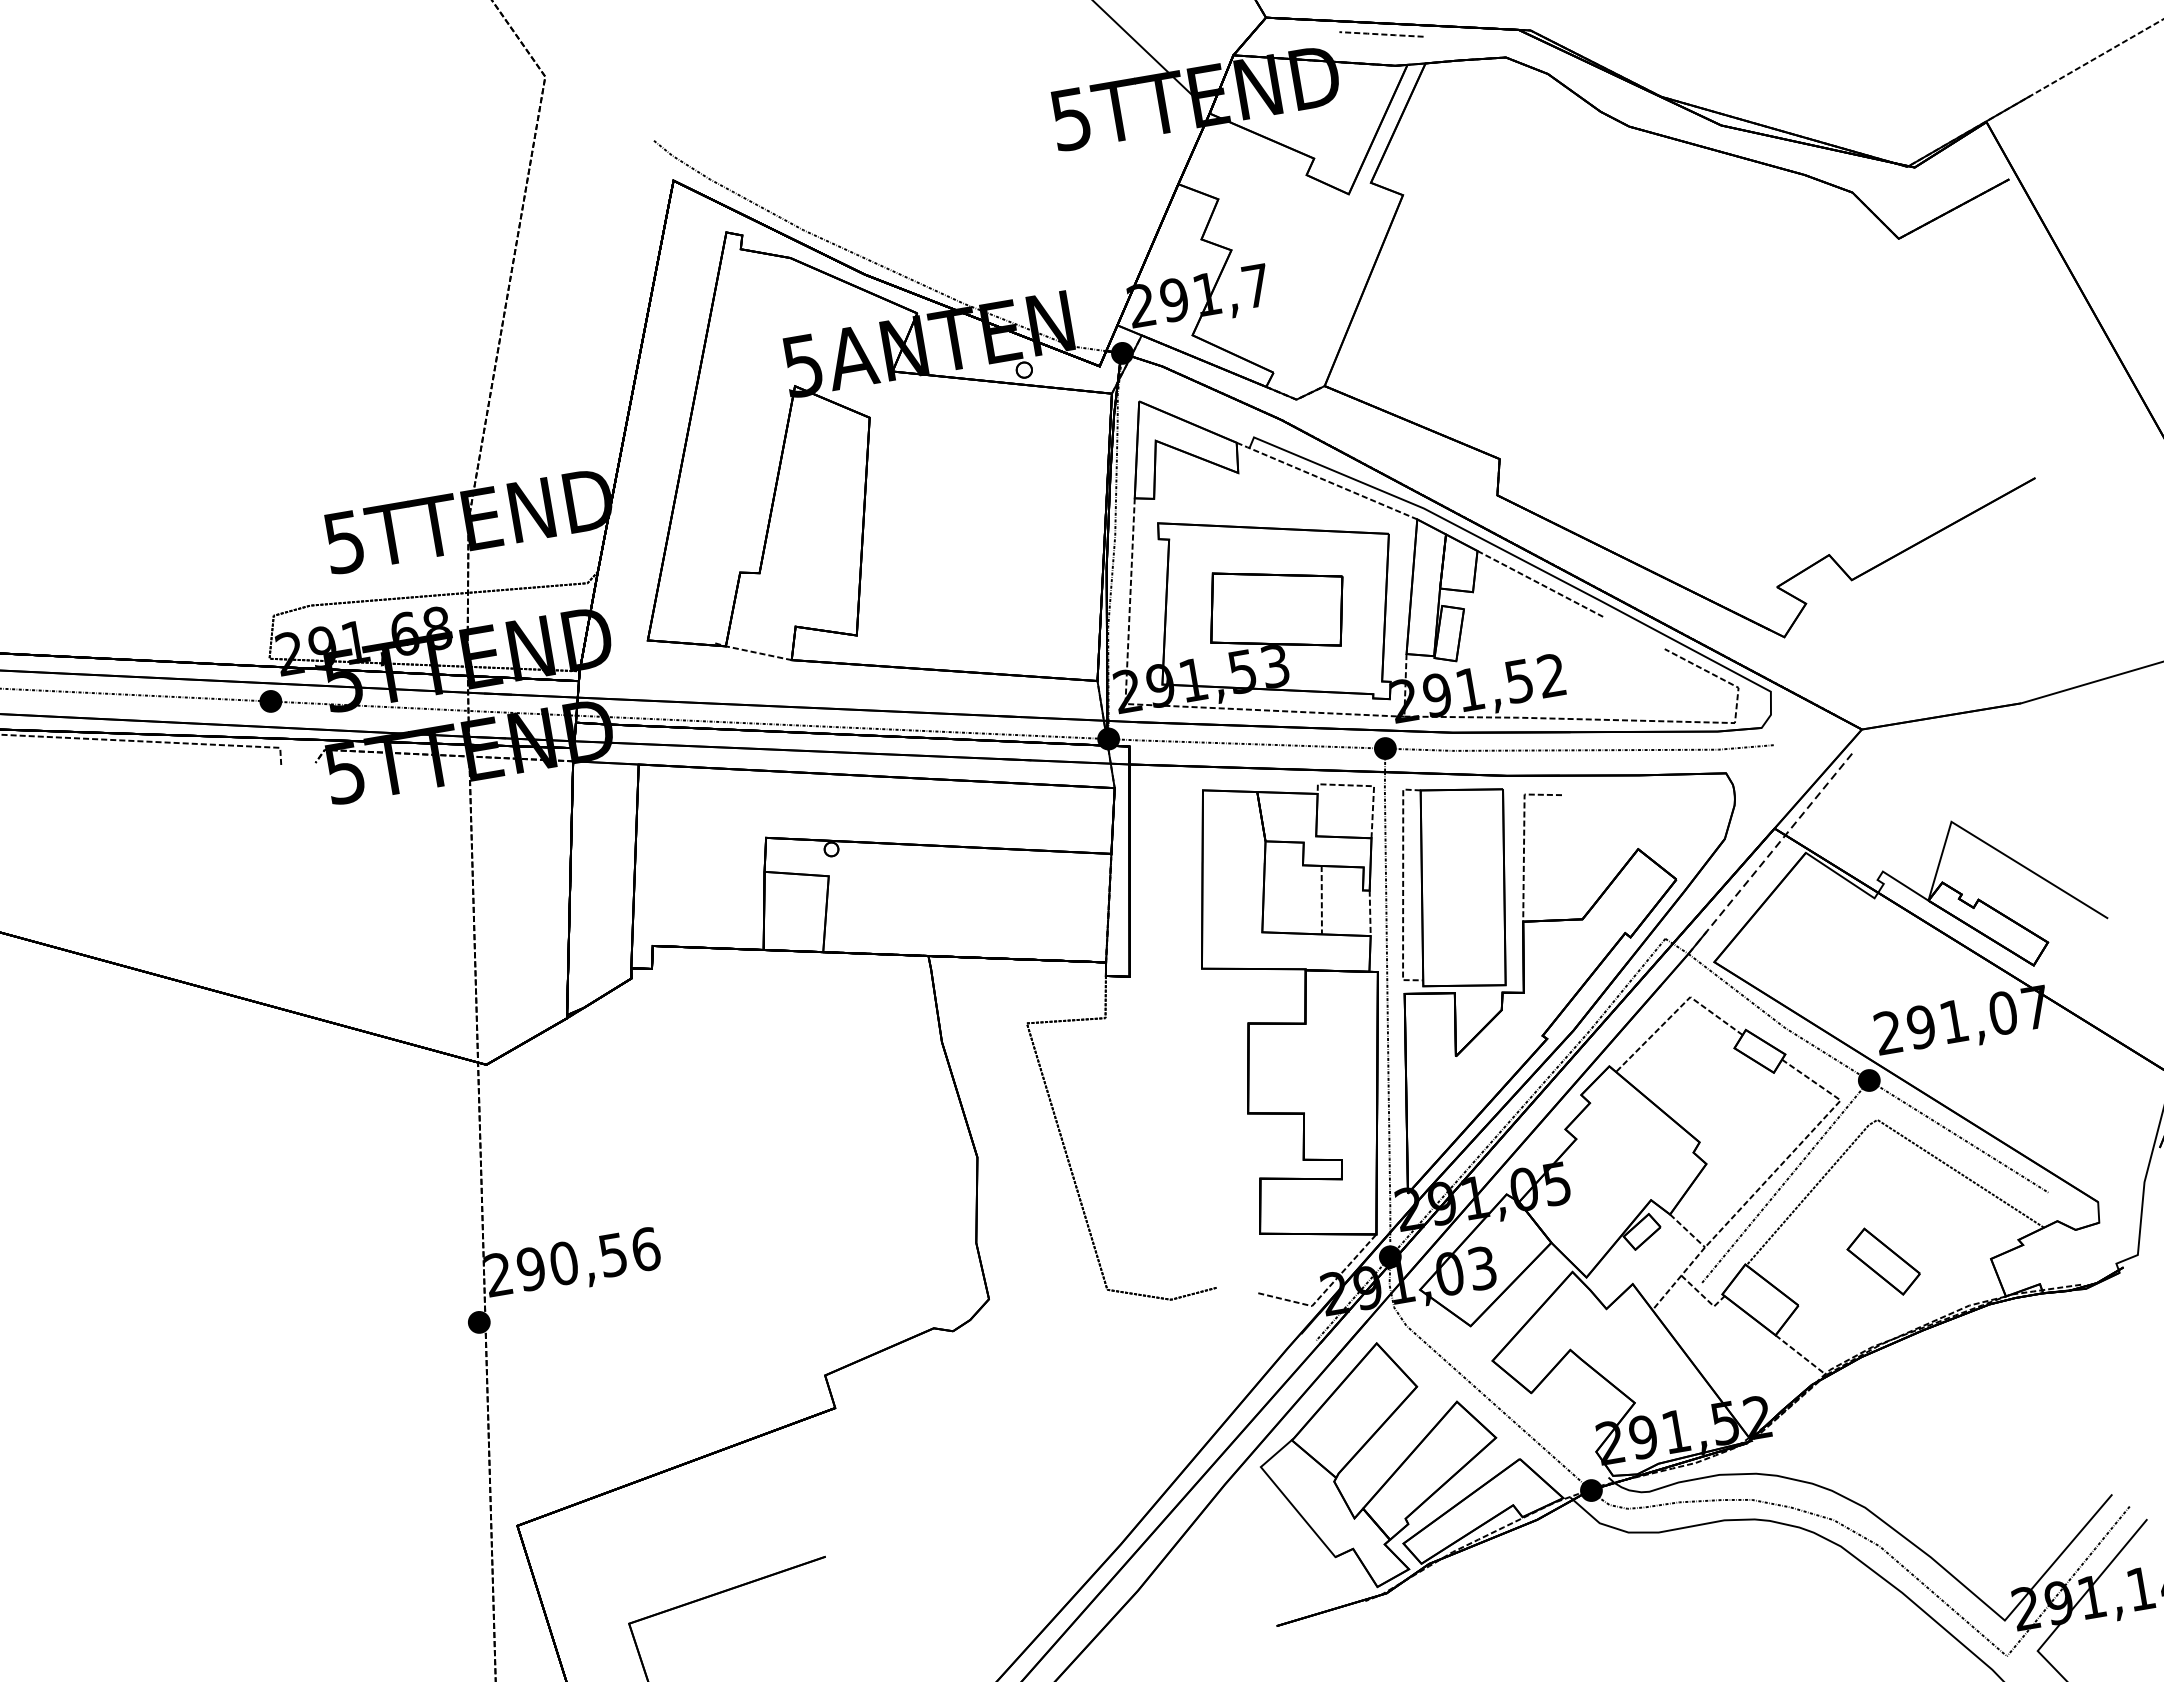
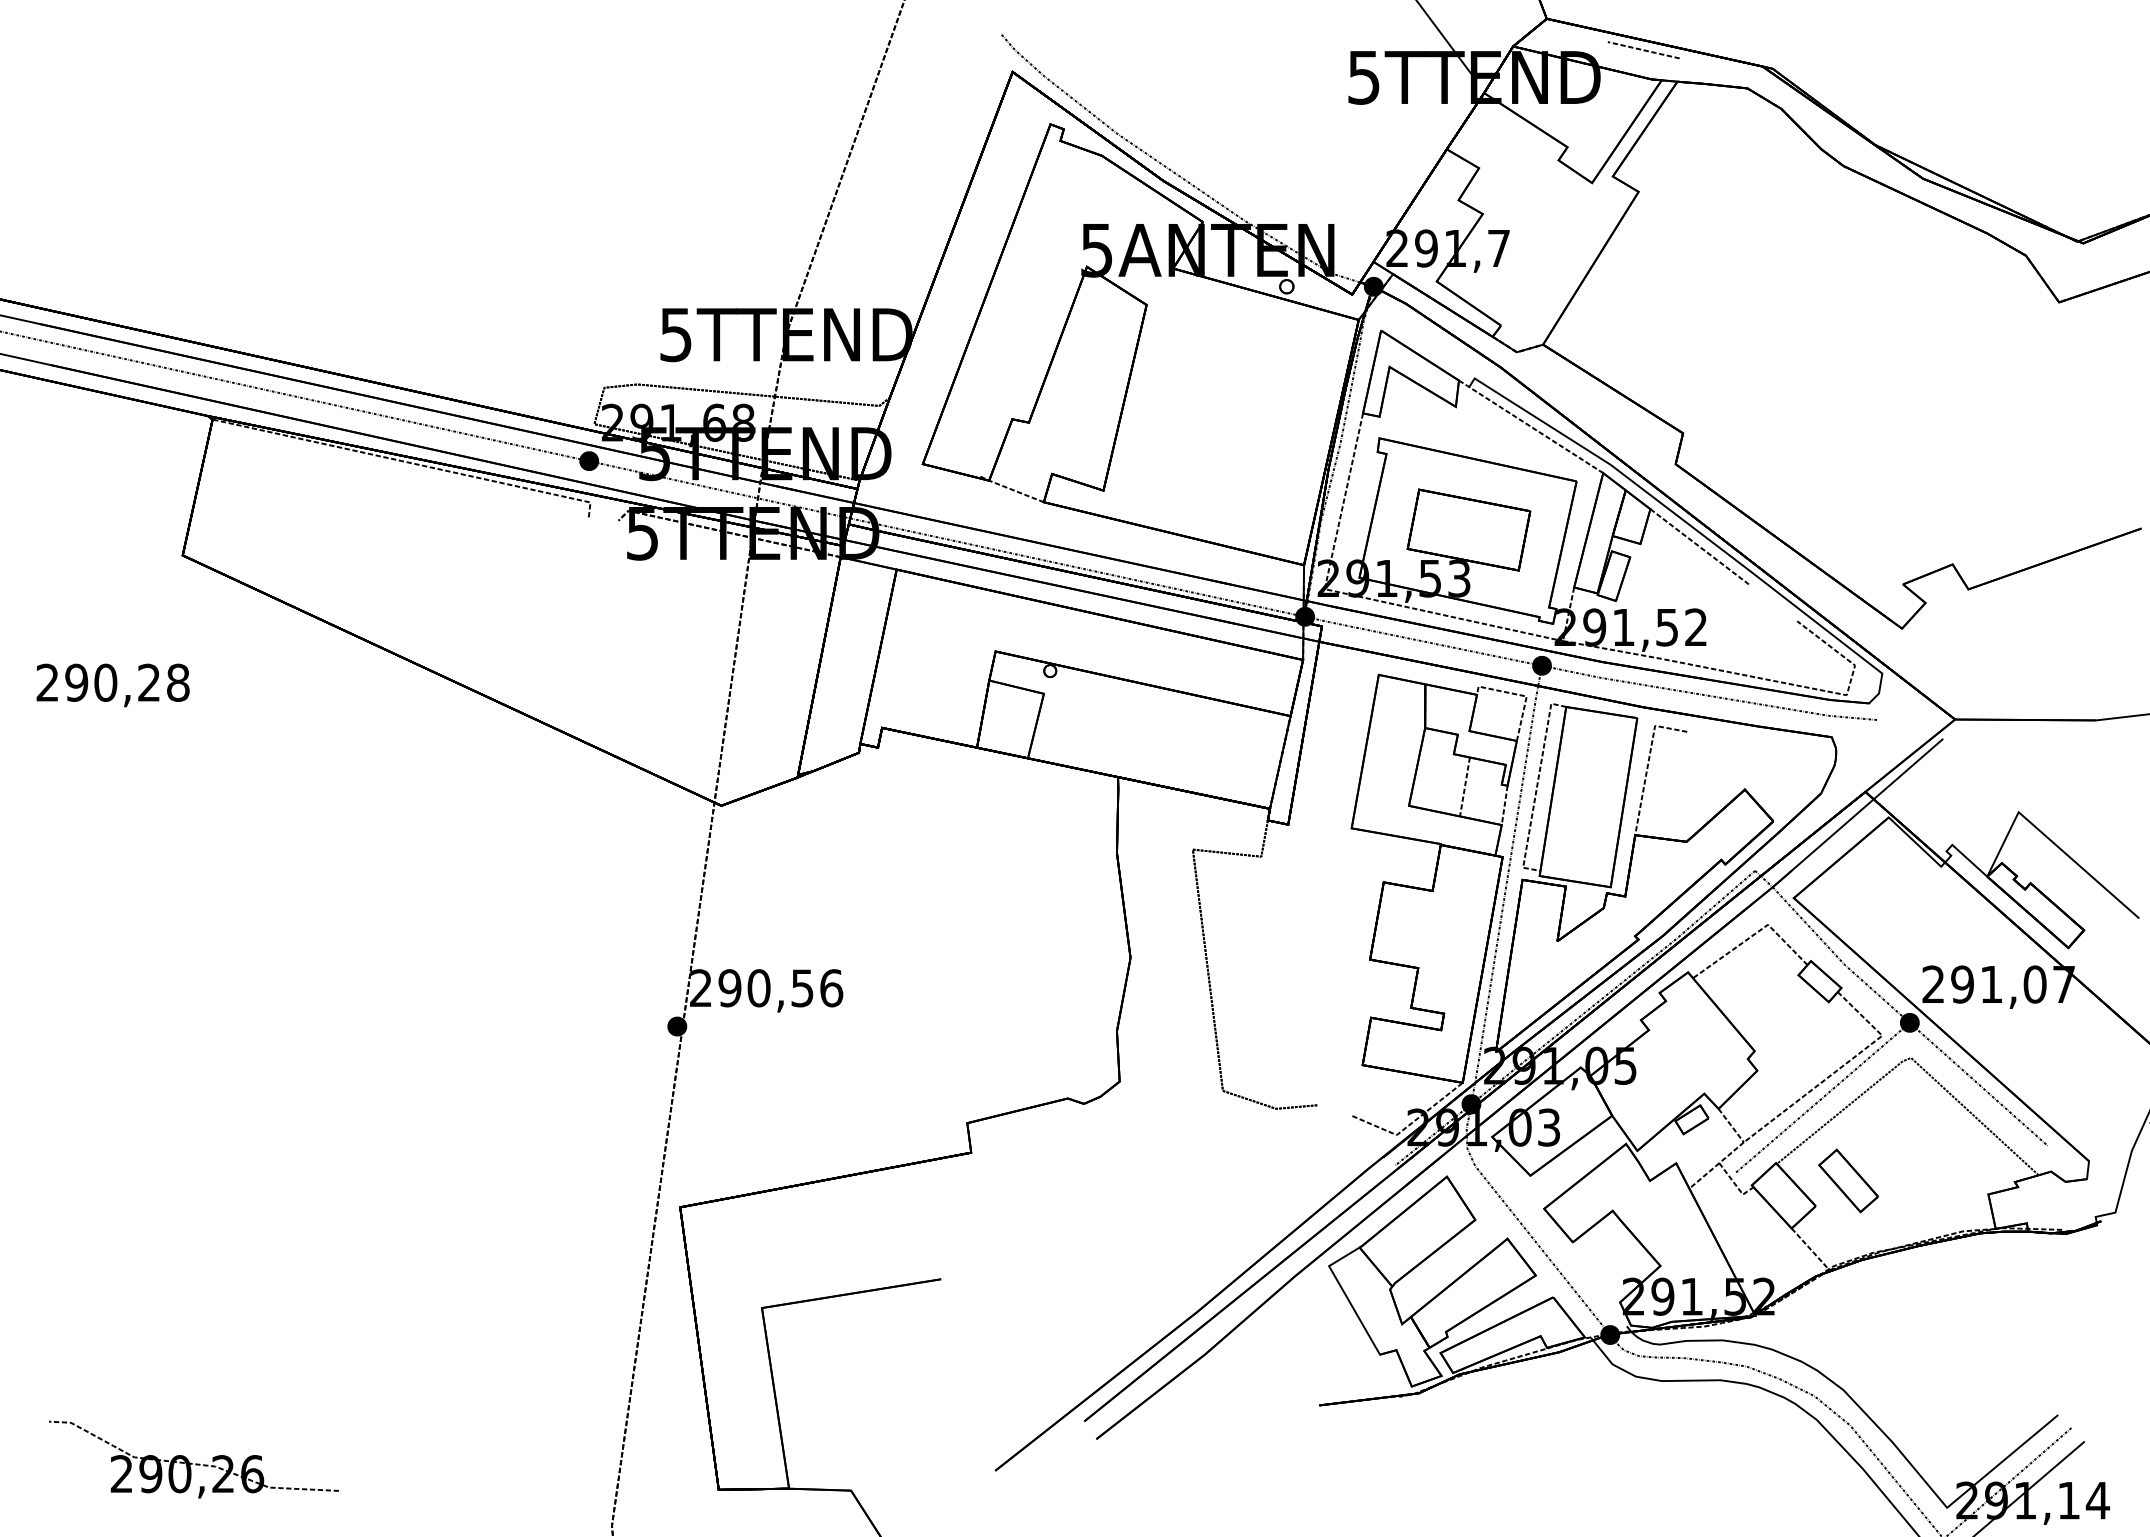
line: (1770, 854) -> (1858, 813), dashed -> solid
part: (1883, 1261) -> (1848, 1180), moved

